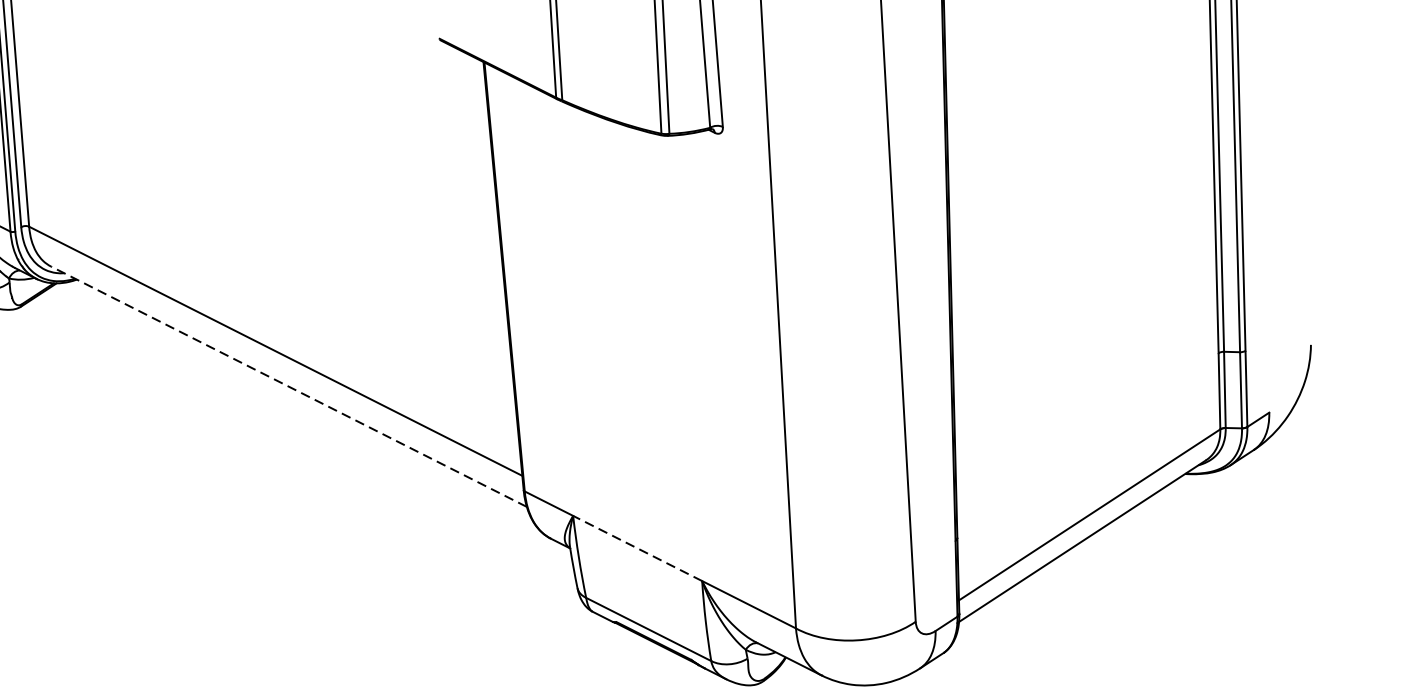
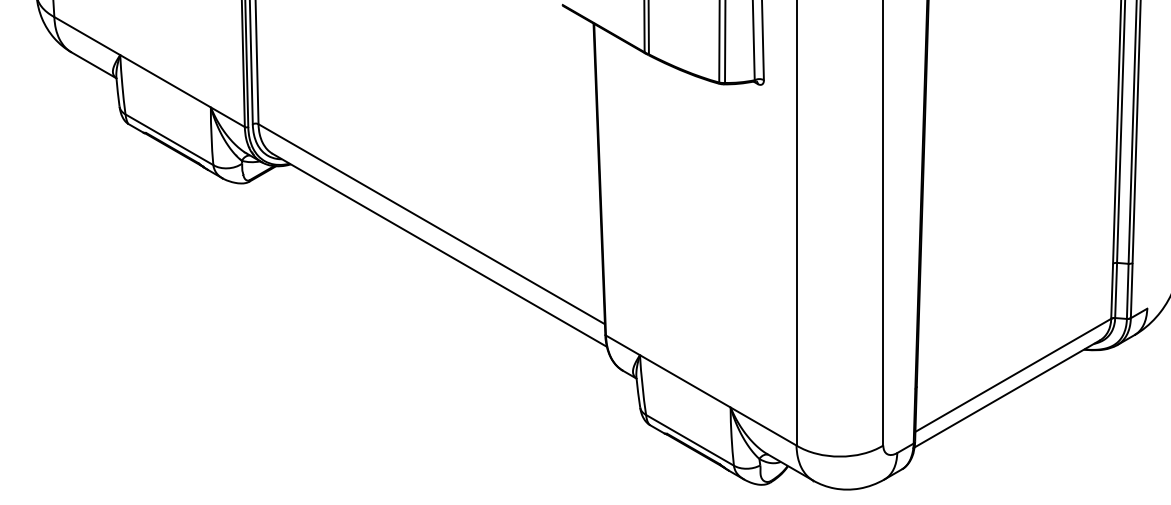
line: (288, 386) -> (439, 250), dashed -> solid
line: (636, 548) -> (684, 381), dashed -> solid

